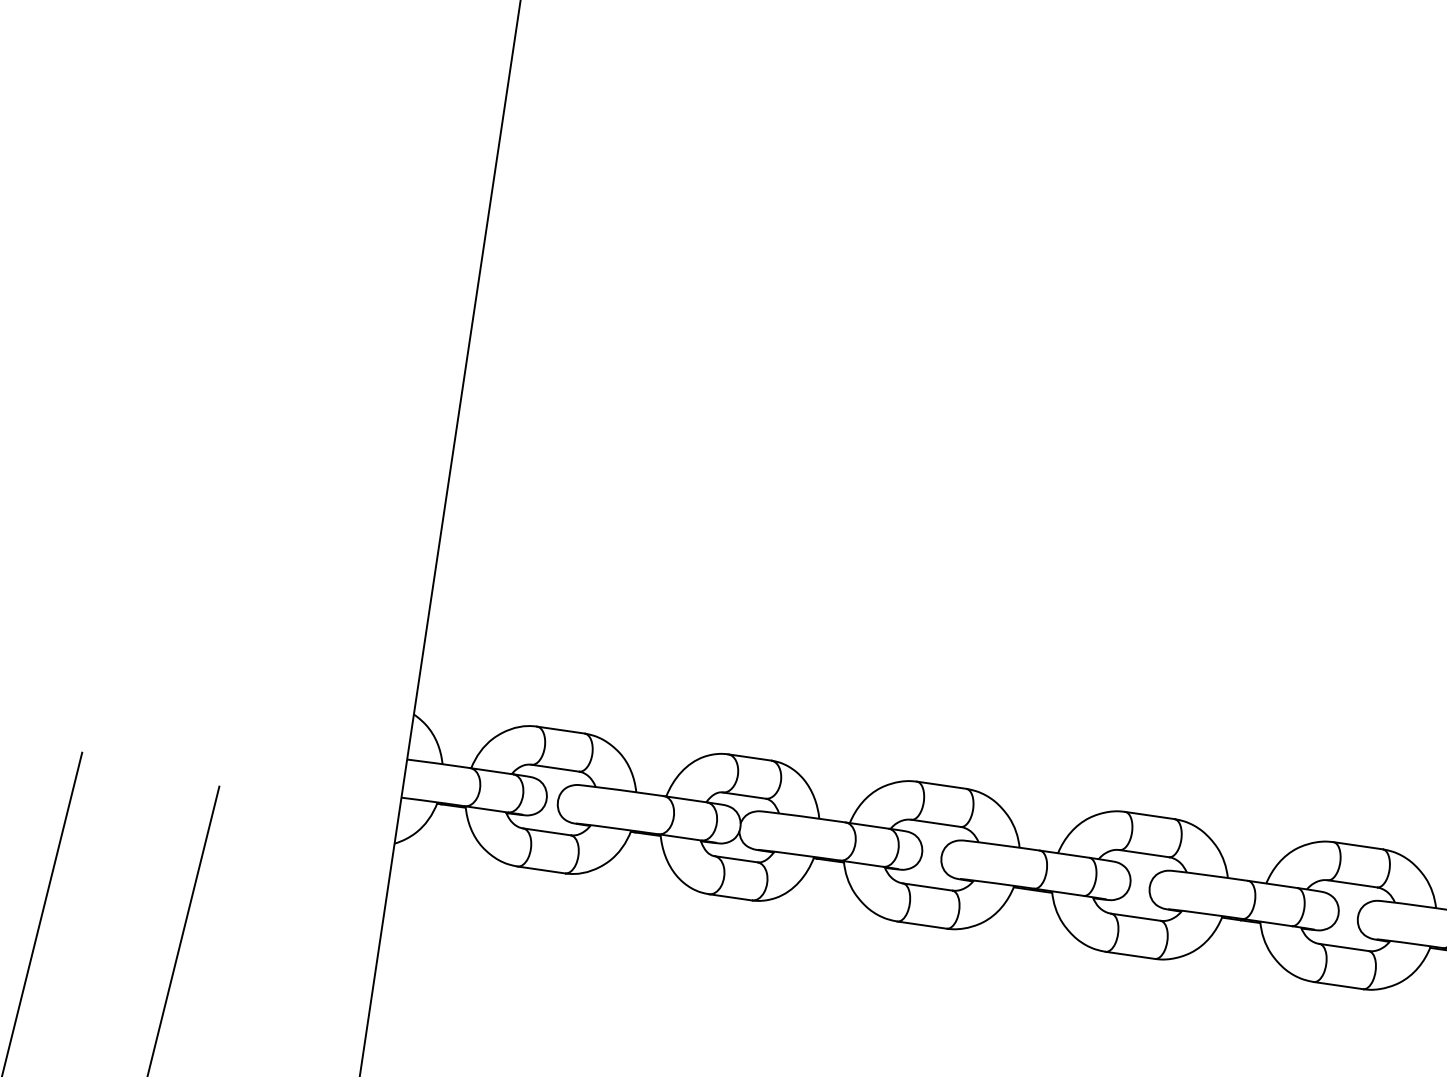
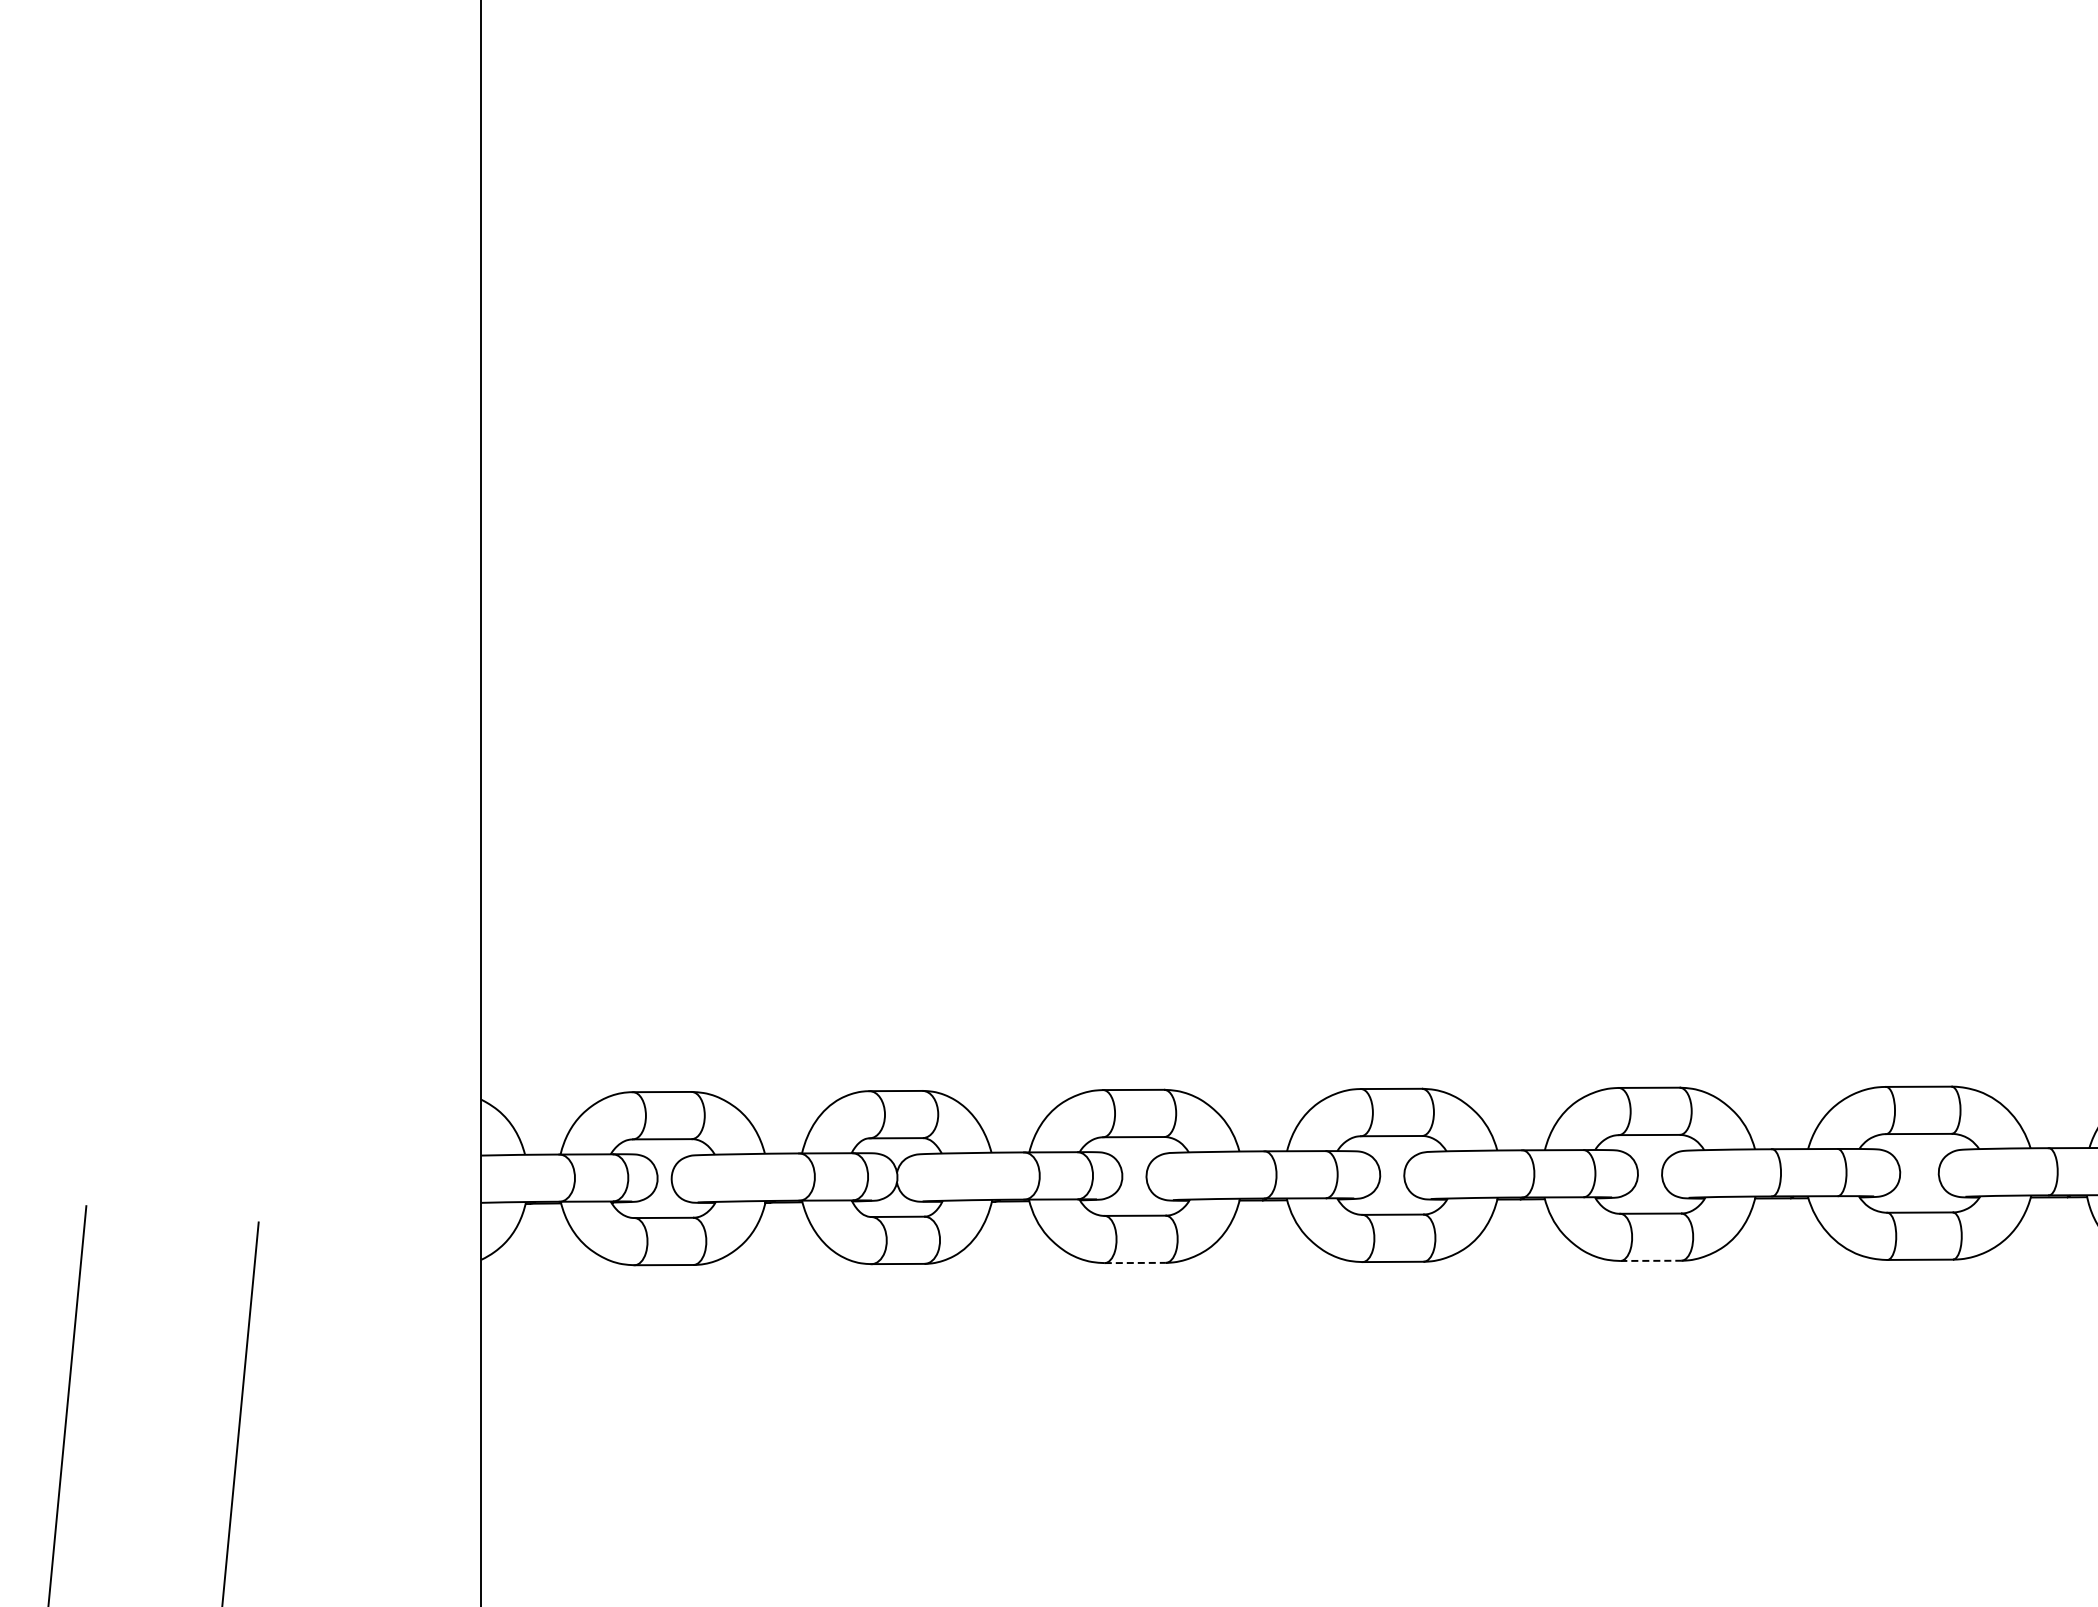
line: (922, 924) -> (1135, 1262), solid -> dashed
line: (1338, 985) -> (1650, 1260), solid -> dashed

